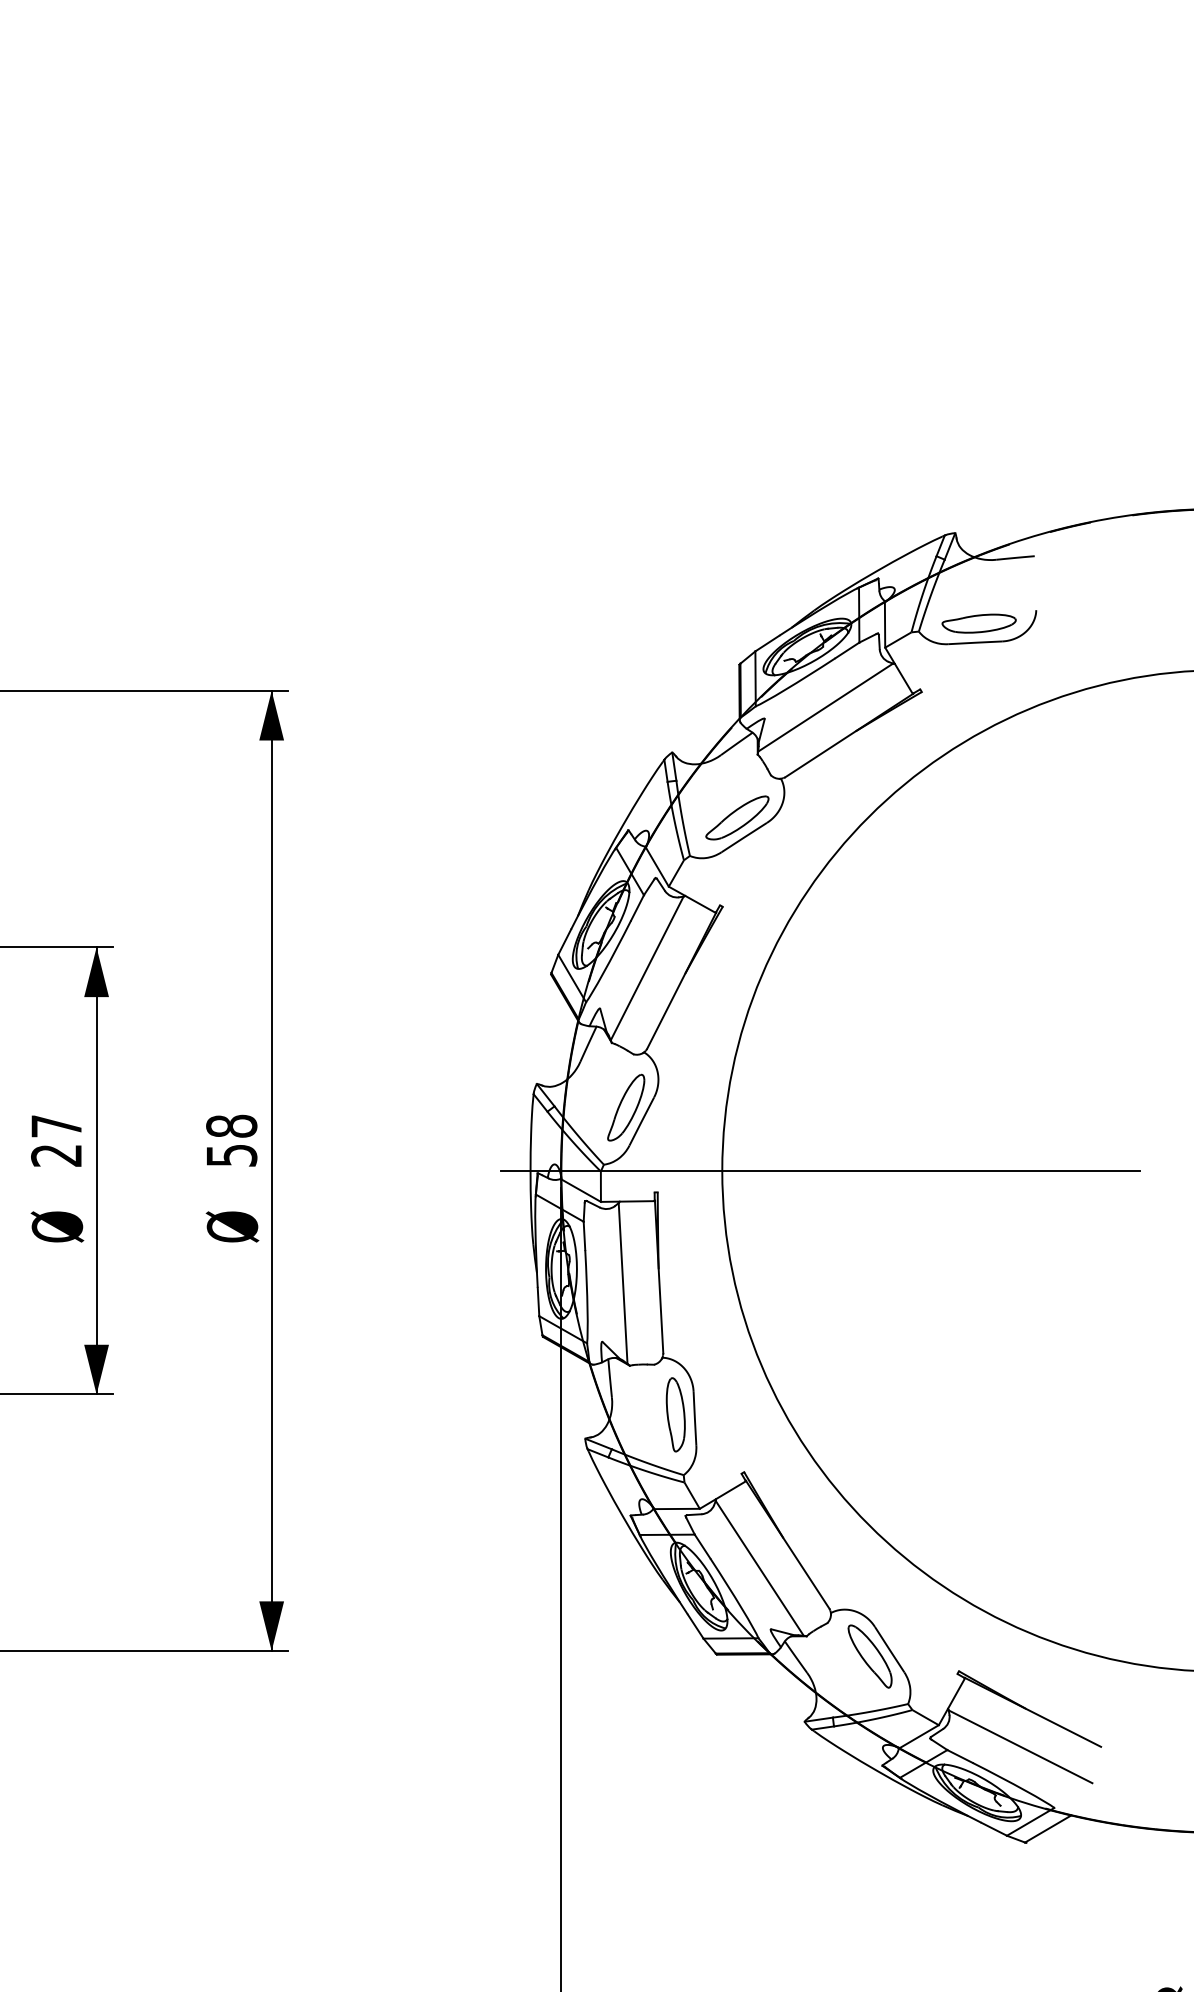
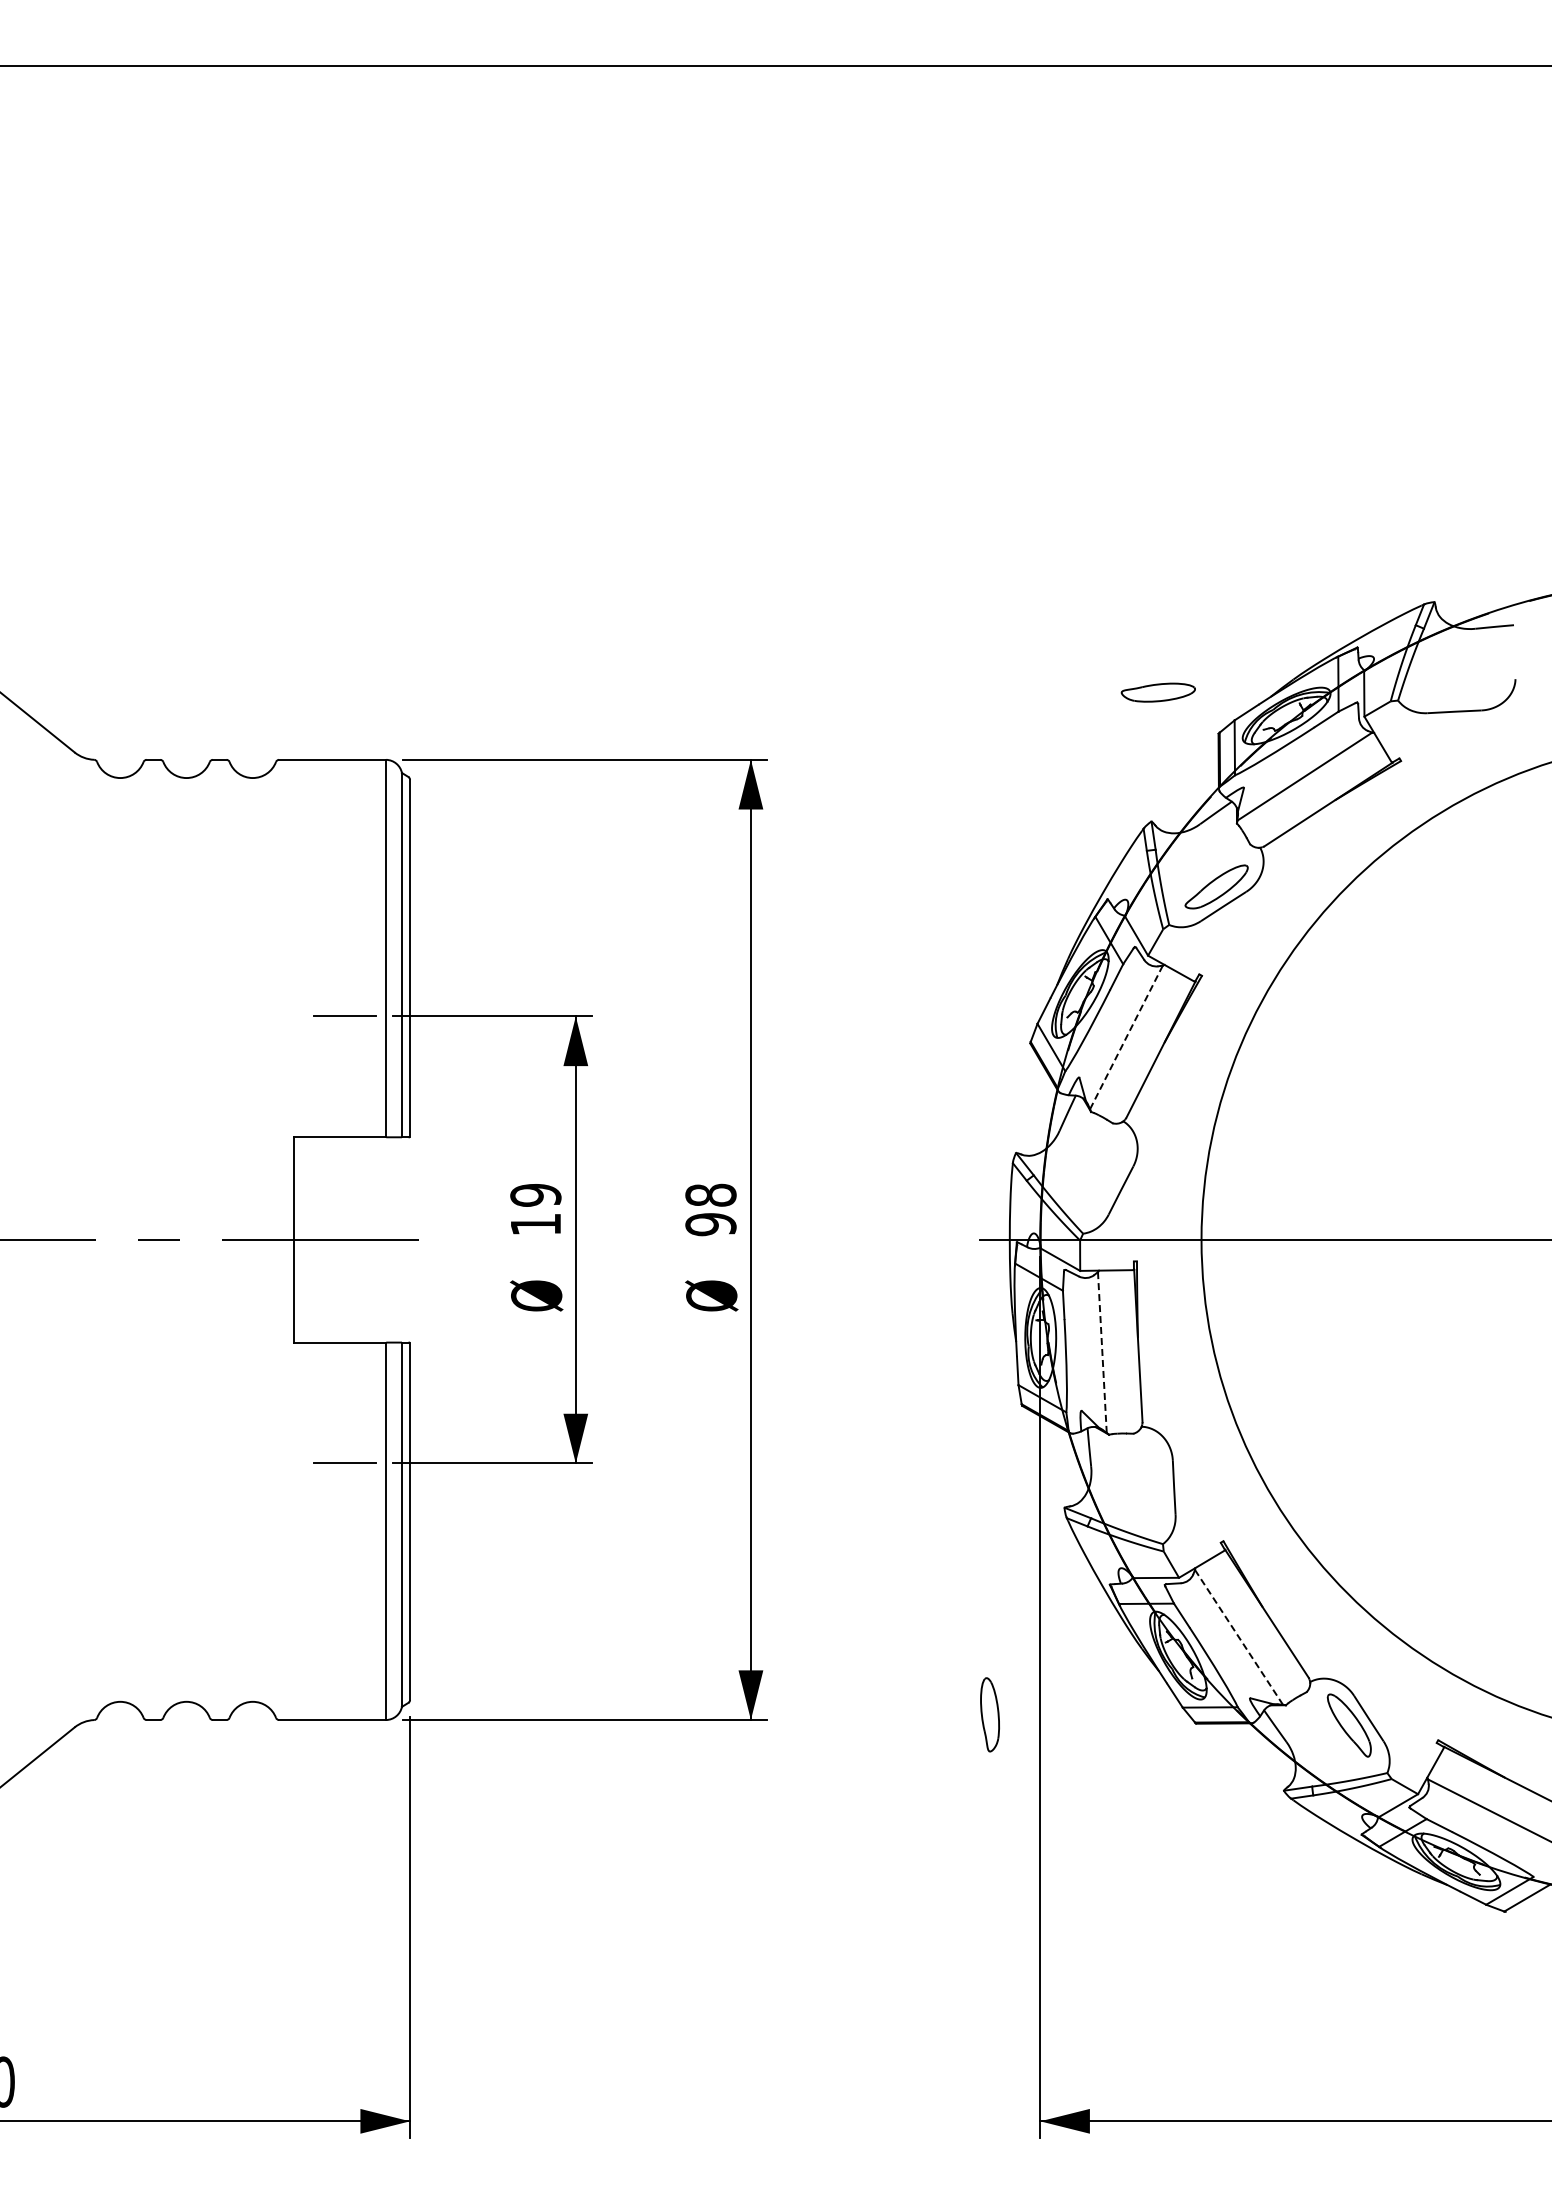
part: (978, 623) -> (1157, 692), moved
line: (647, 968) -> (1126, 1037), solid -> dashed
part: (626, 1107) -> (1105, 1176), removed
text: (56, 1140) -> (535, 1209), 27 -> 19
text: (231, 1155) -> (710, 1224), 58 -> 98
line: (623, 1283) -> (1102, 1352), solid -> dashed
part: (675, 1414) -> (989, 1714), moved
line: (760, 1568) -> (1239, 1637), solid -> dashed

